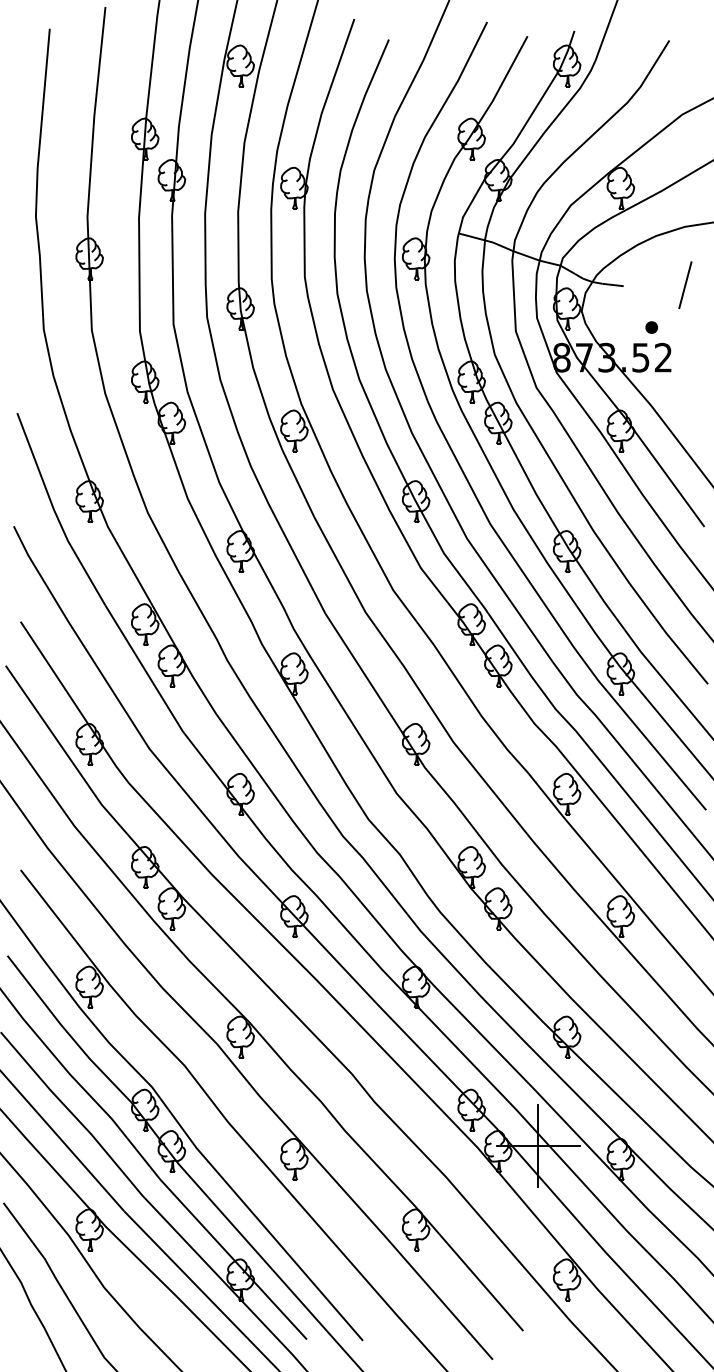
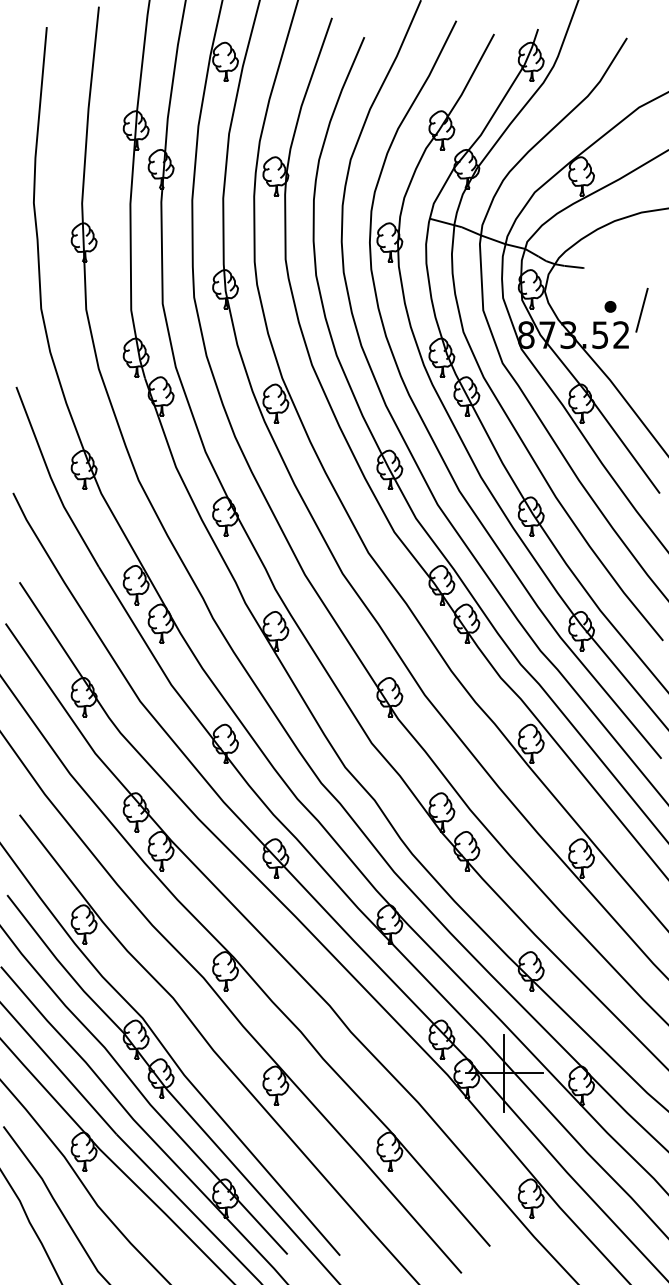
line: (685, 285) -> (642, 310), moved

